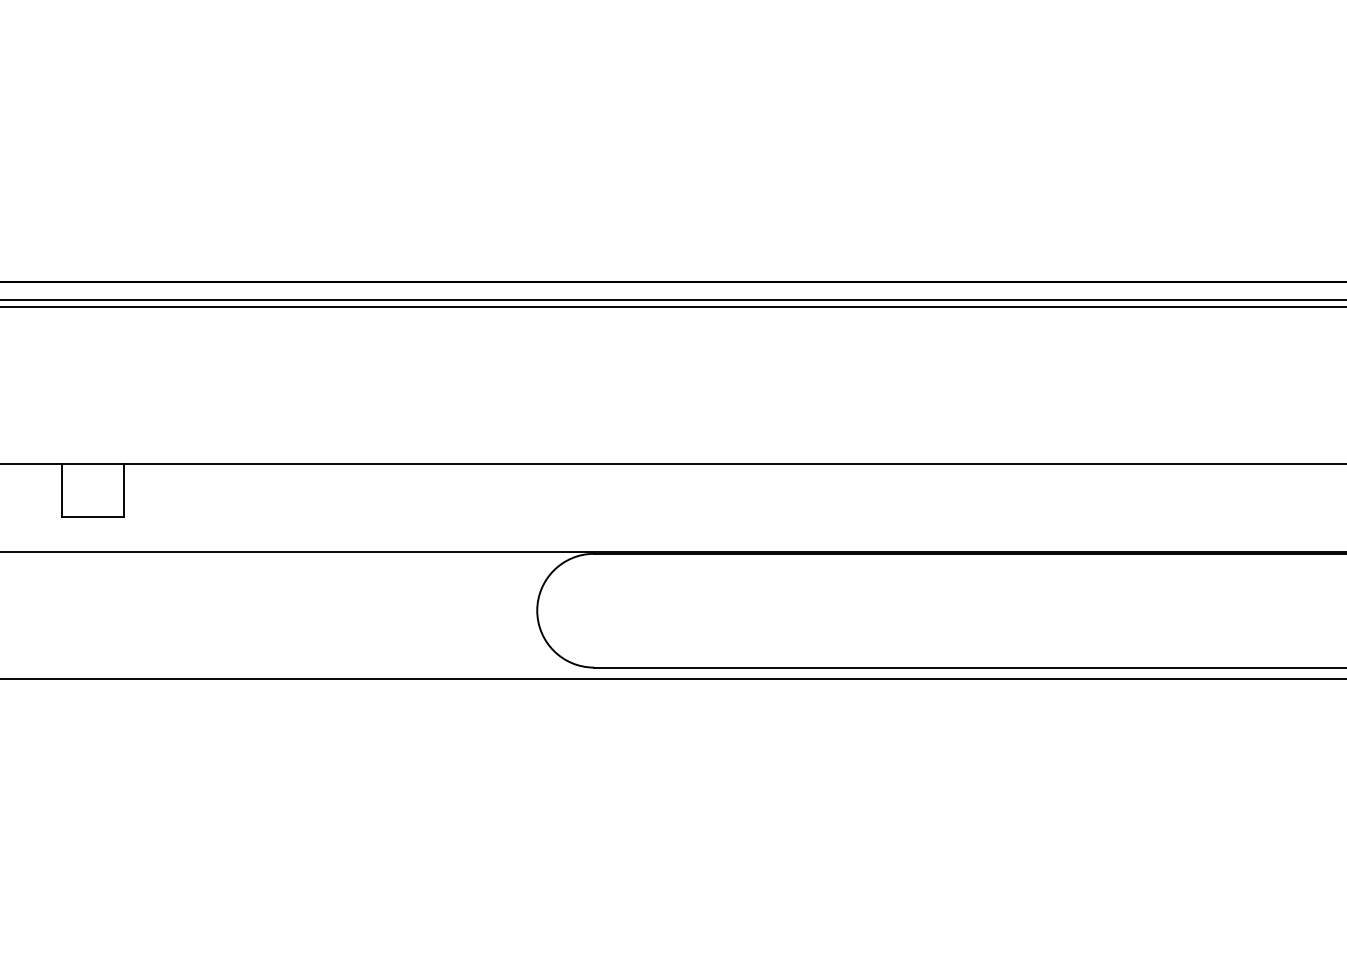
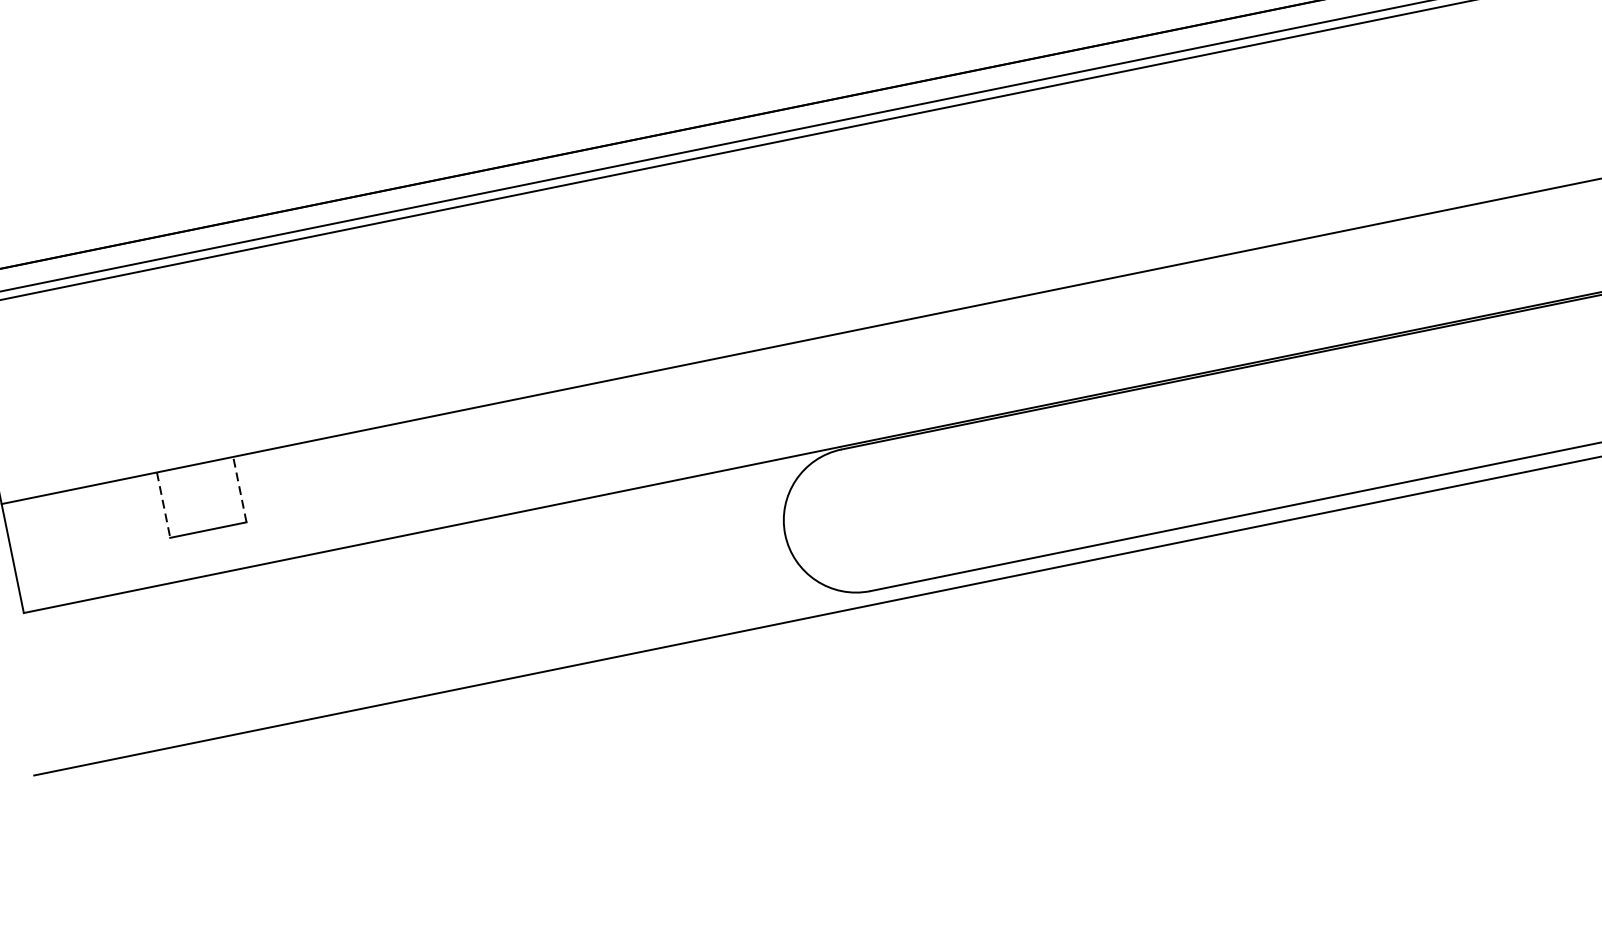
line: (123, 489) -> (239, 488), solid -> dashed
line: (62, 490) -> (163, 505), solid -> dashed

